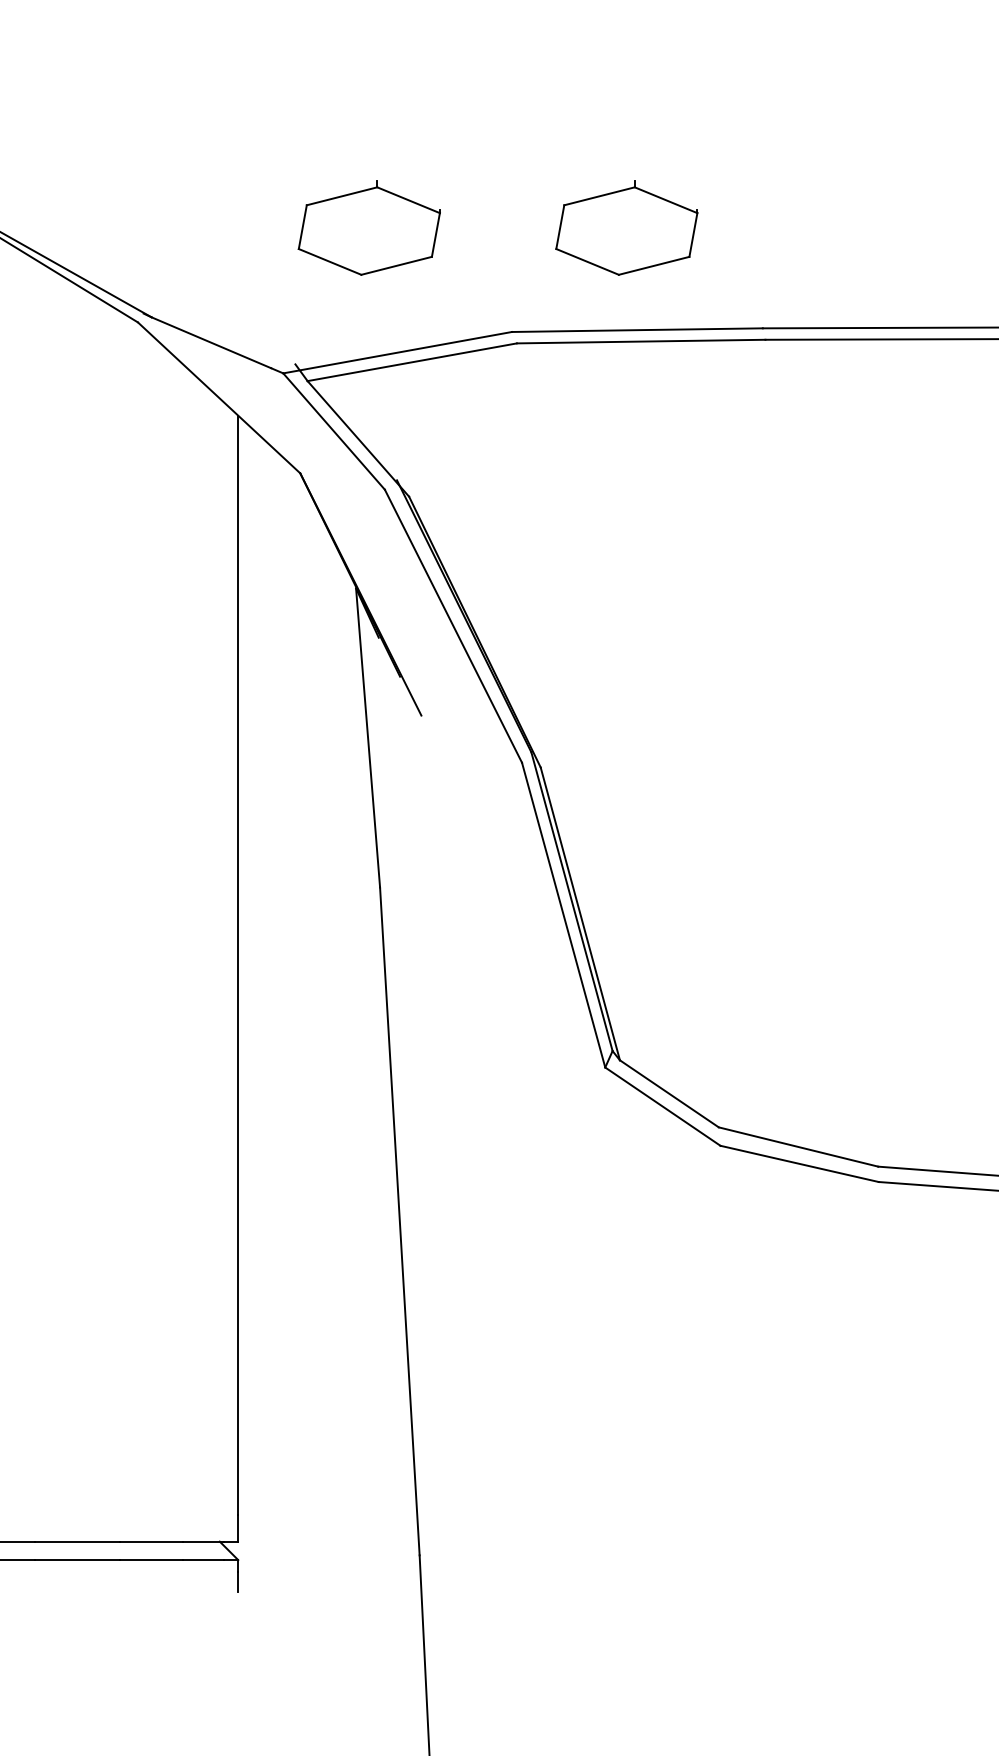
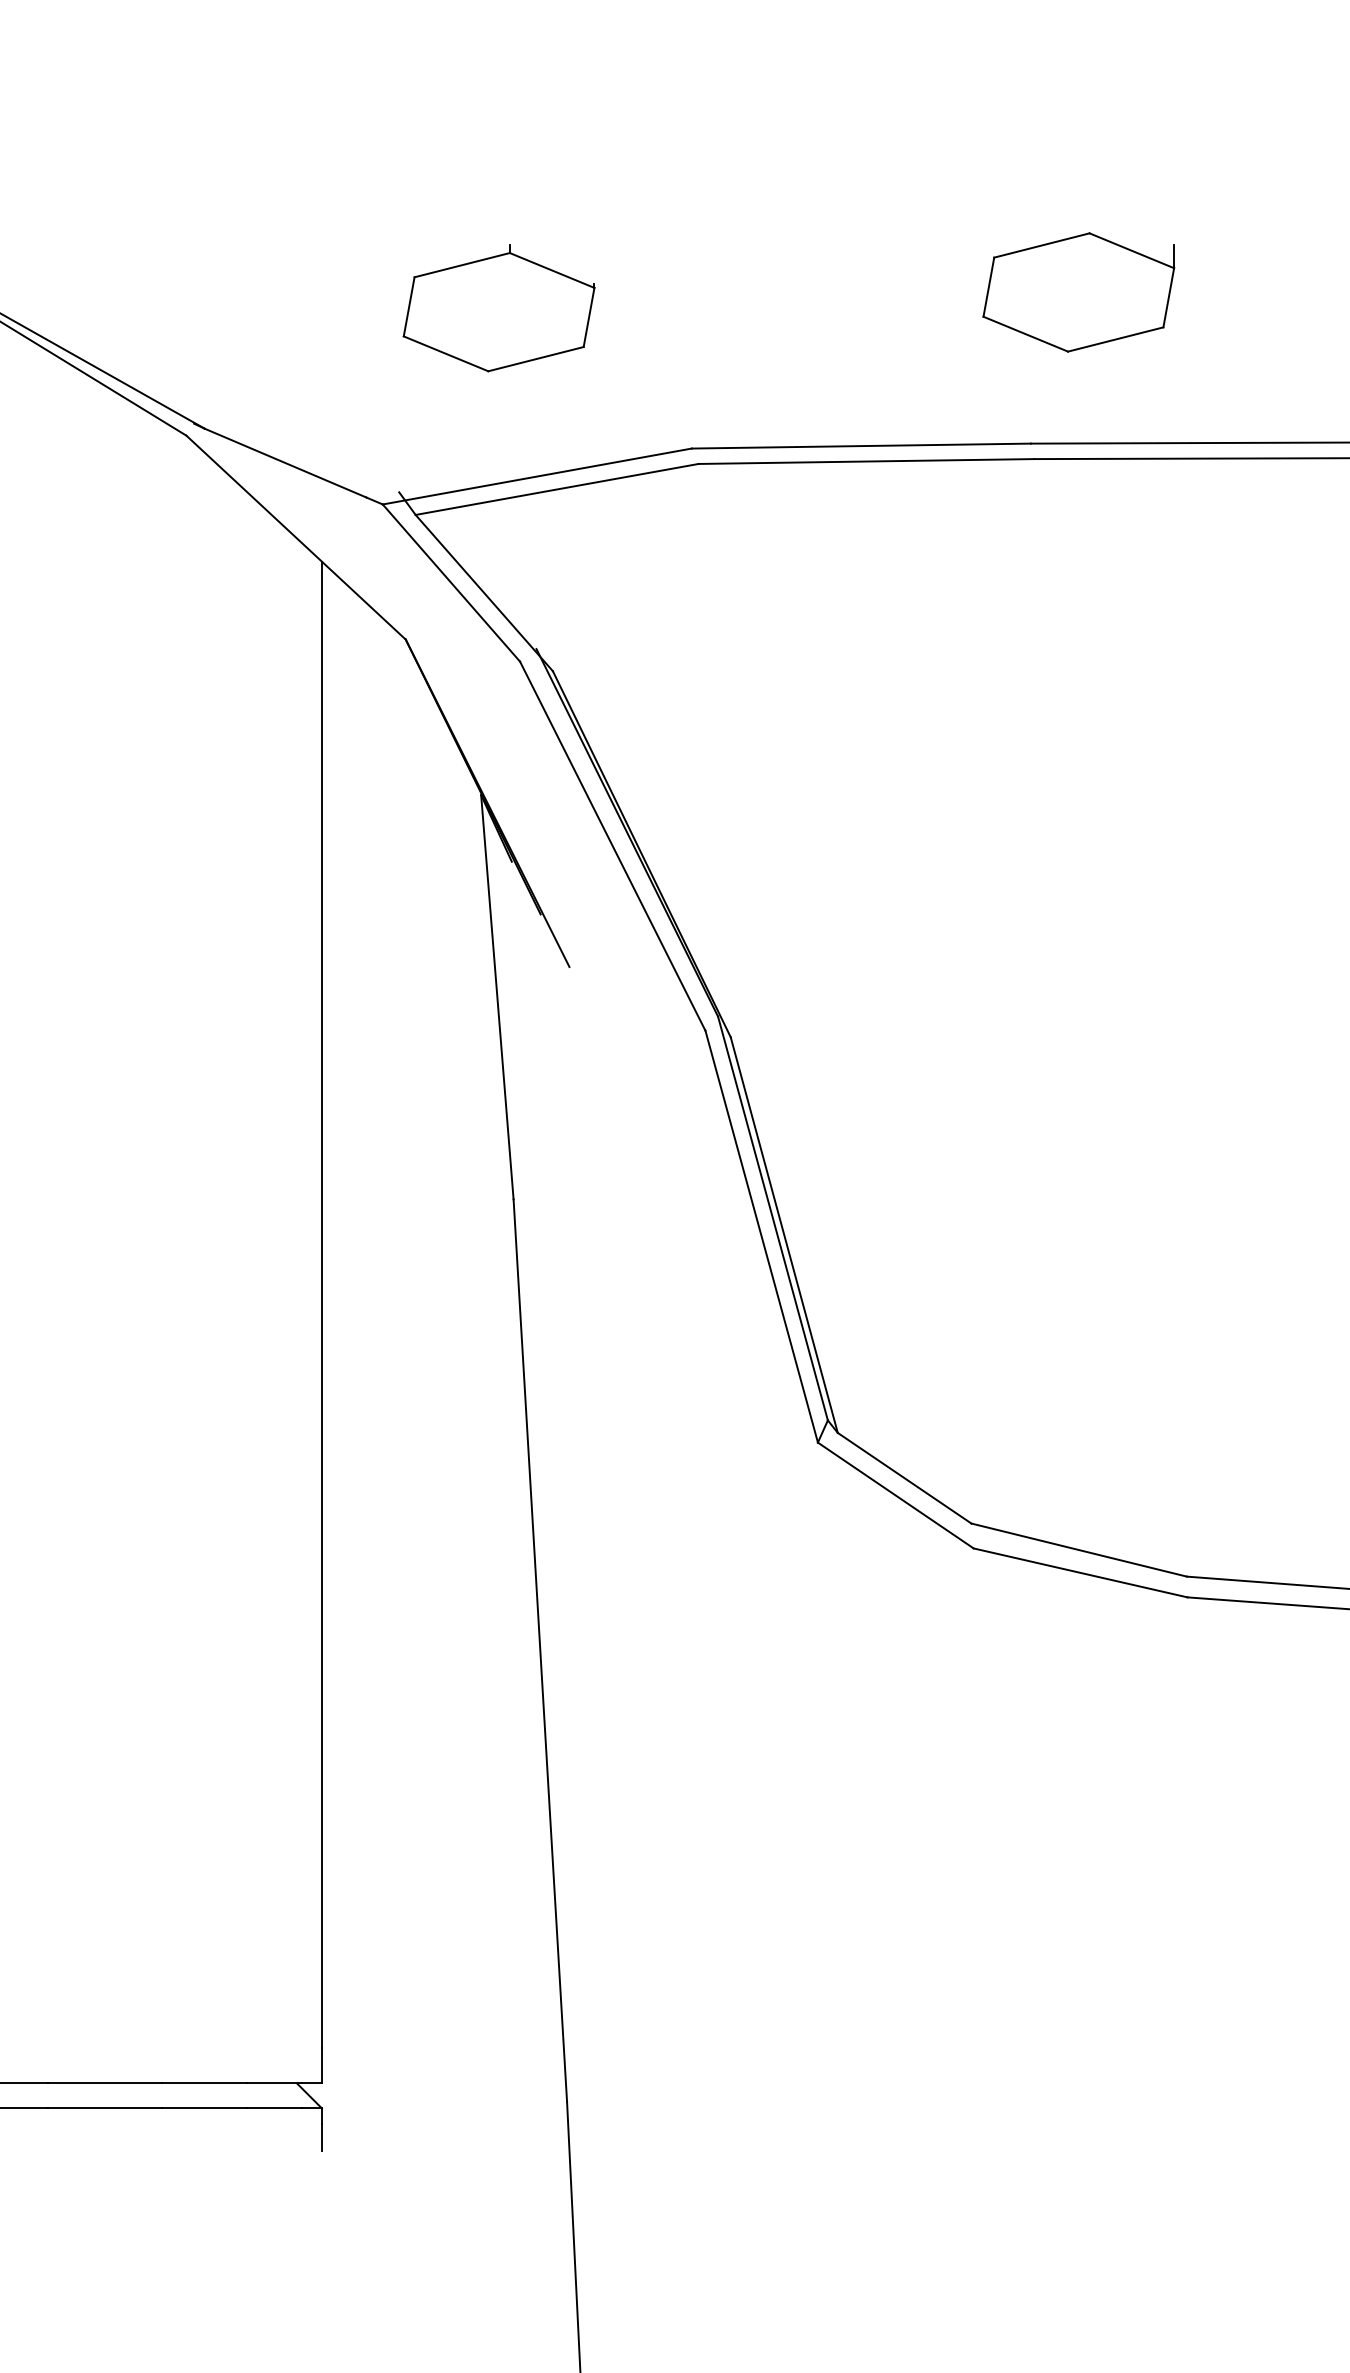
part: (798, 216) -> (1078, 292), added
part: (626, 228) -> (846, 308), removed

